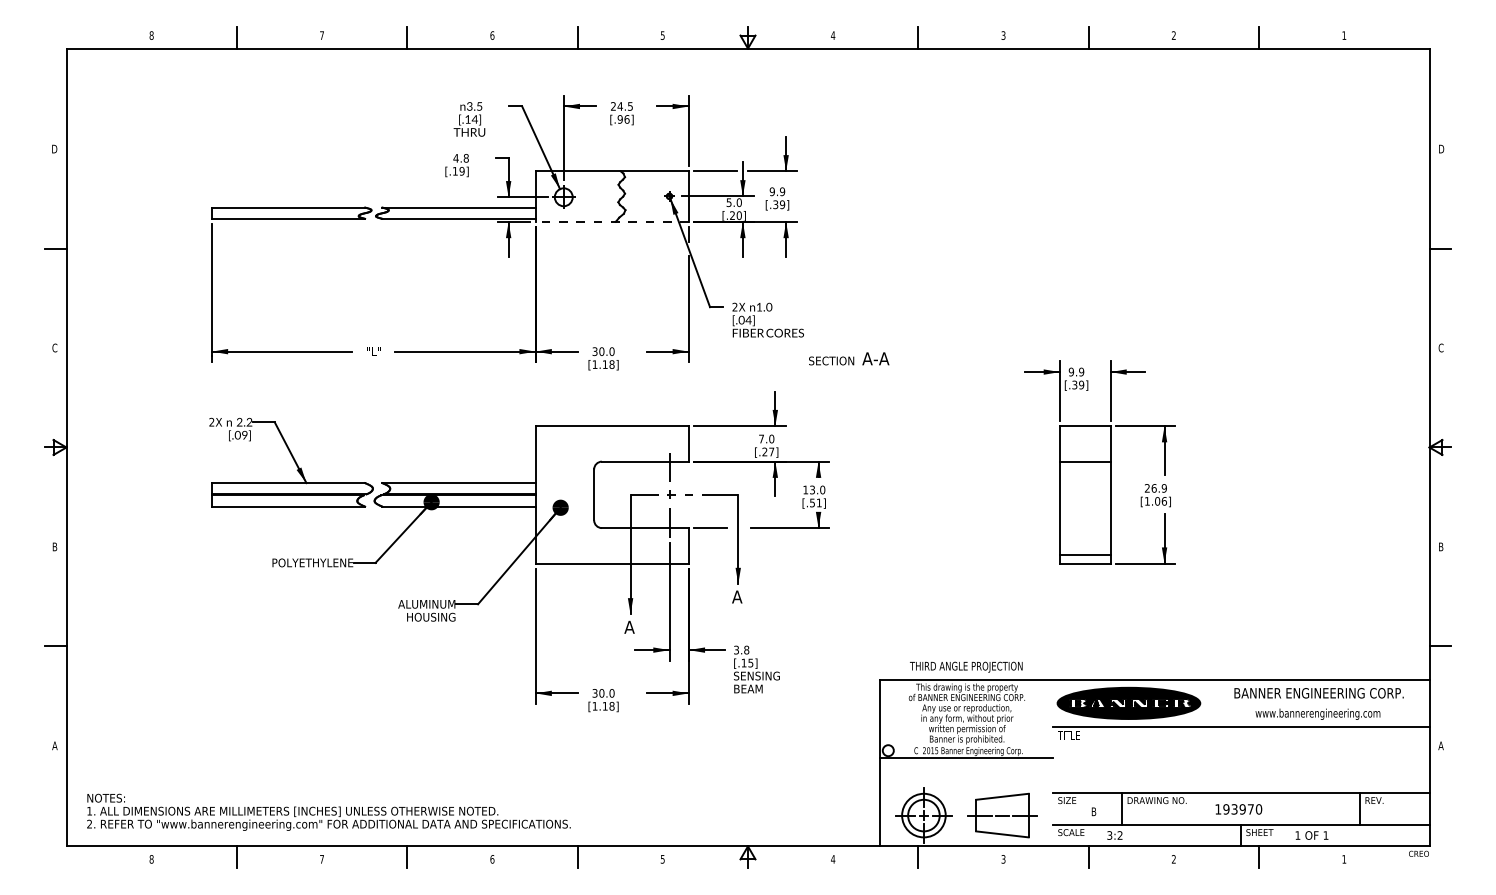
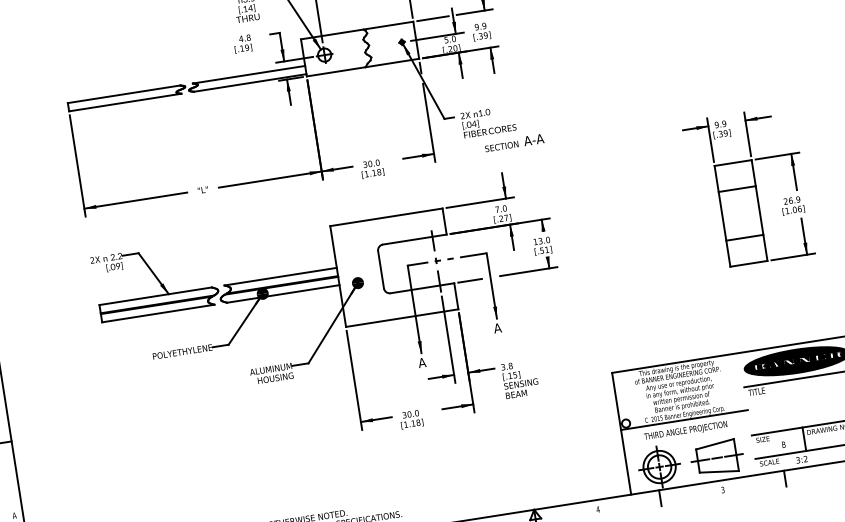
line: (612, 221) -> (363, 67), dashed -> solid
text: (849, 358) -> (514, 142), moved
line: (1084, 555) -> (744, 238), moved
text: (966, 666) -> (685, 430), moved

